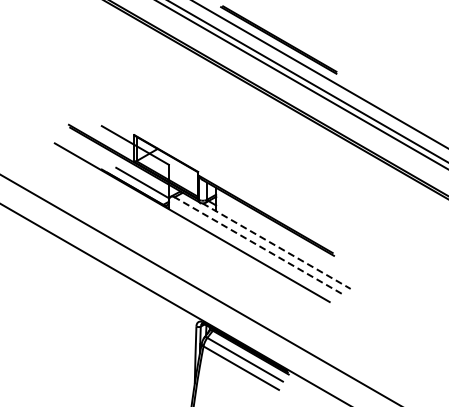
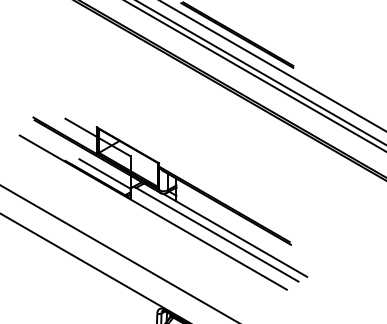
line: (257, 245) -> (216, 234), dashed -> solid
line: (276, 246) -> (235, 235), dashed -> solid

